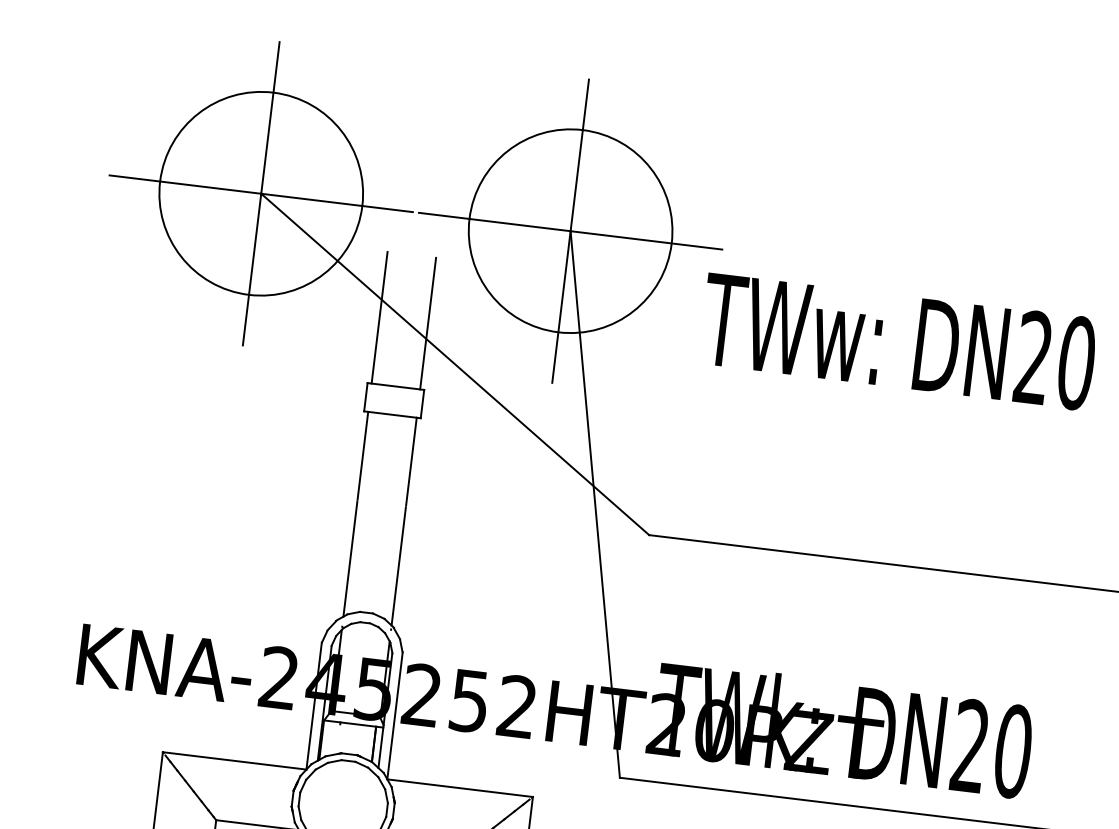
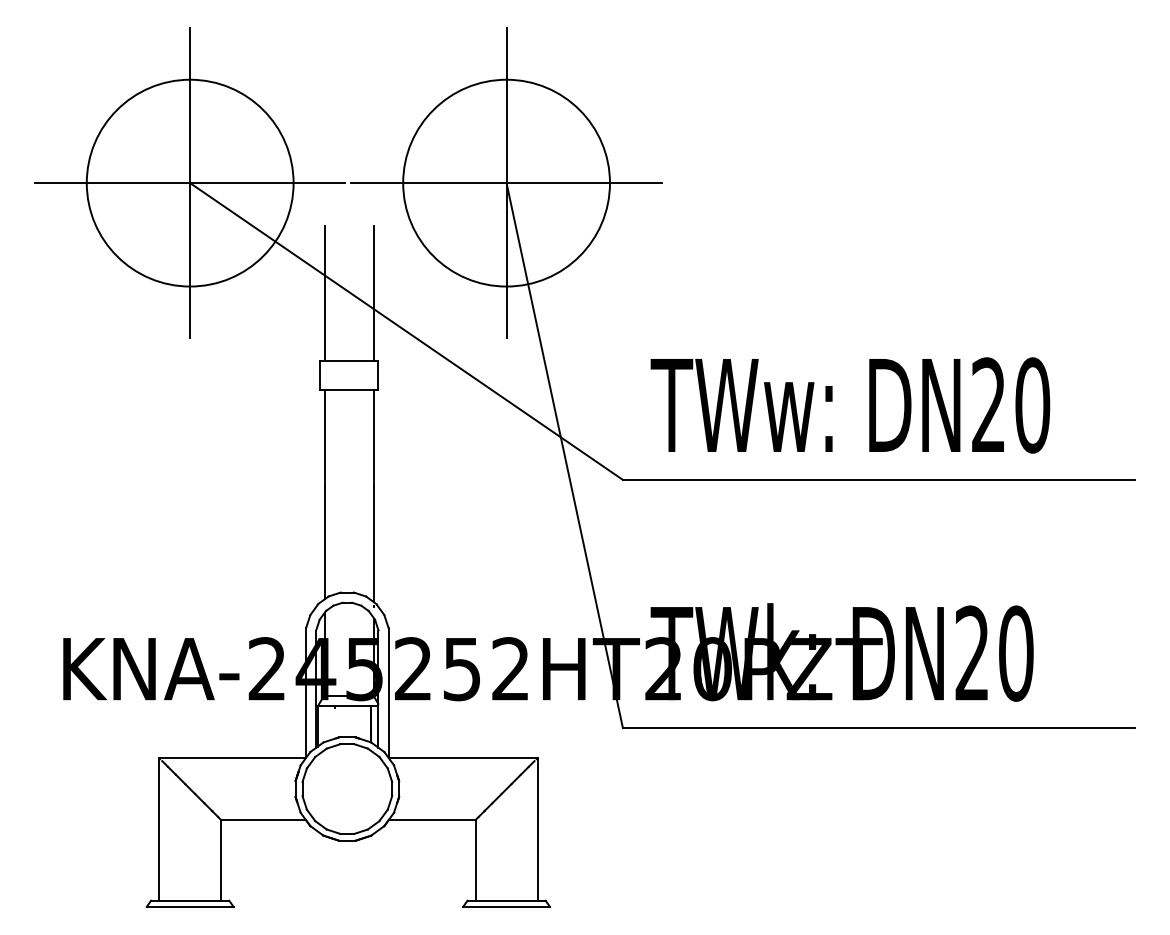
text: (898, 341) -> (850, 405), moved

